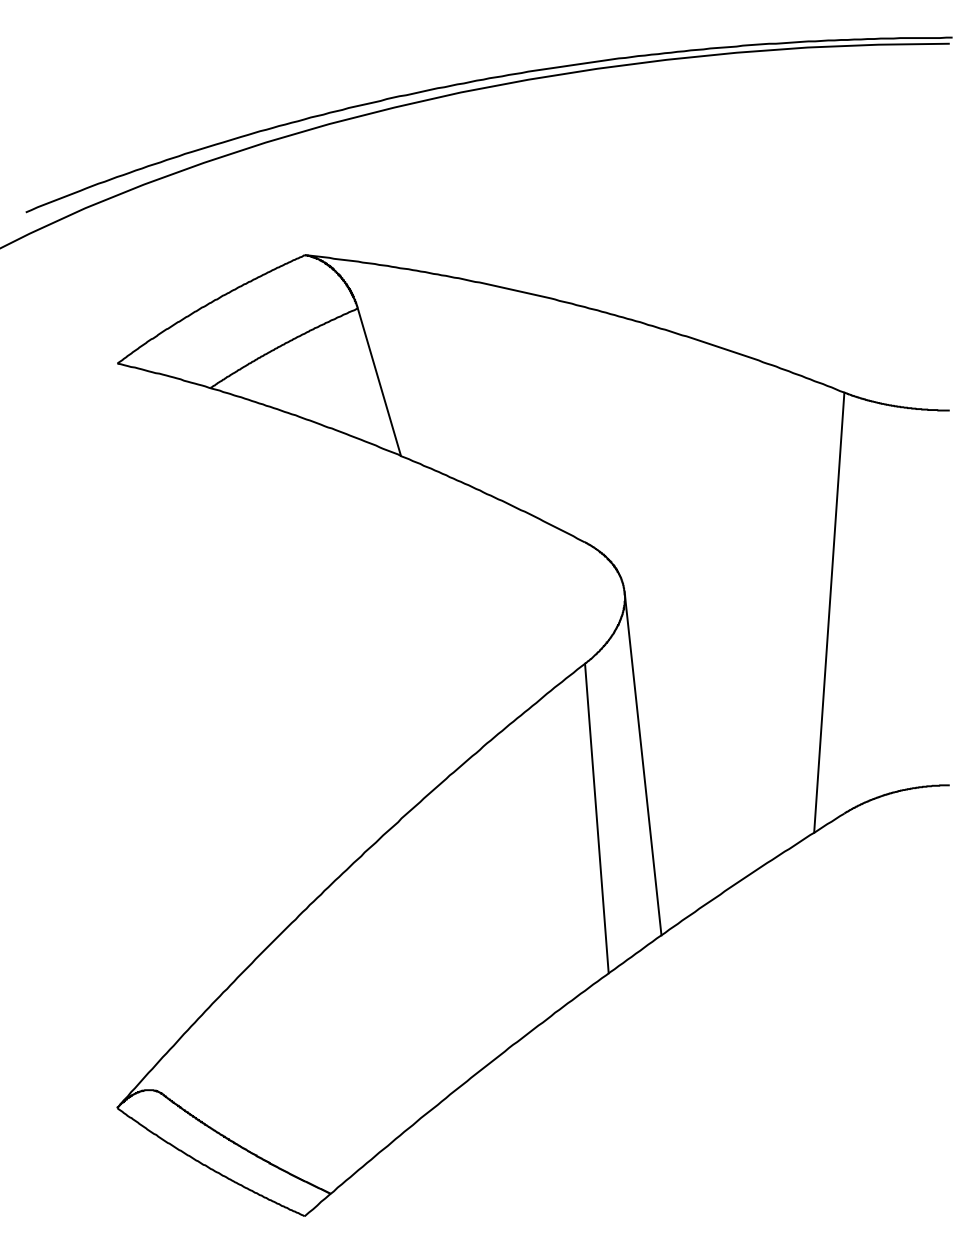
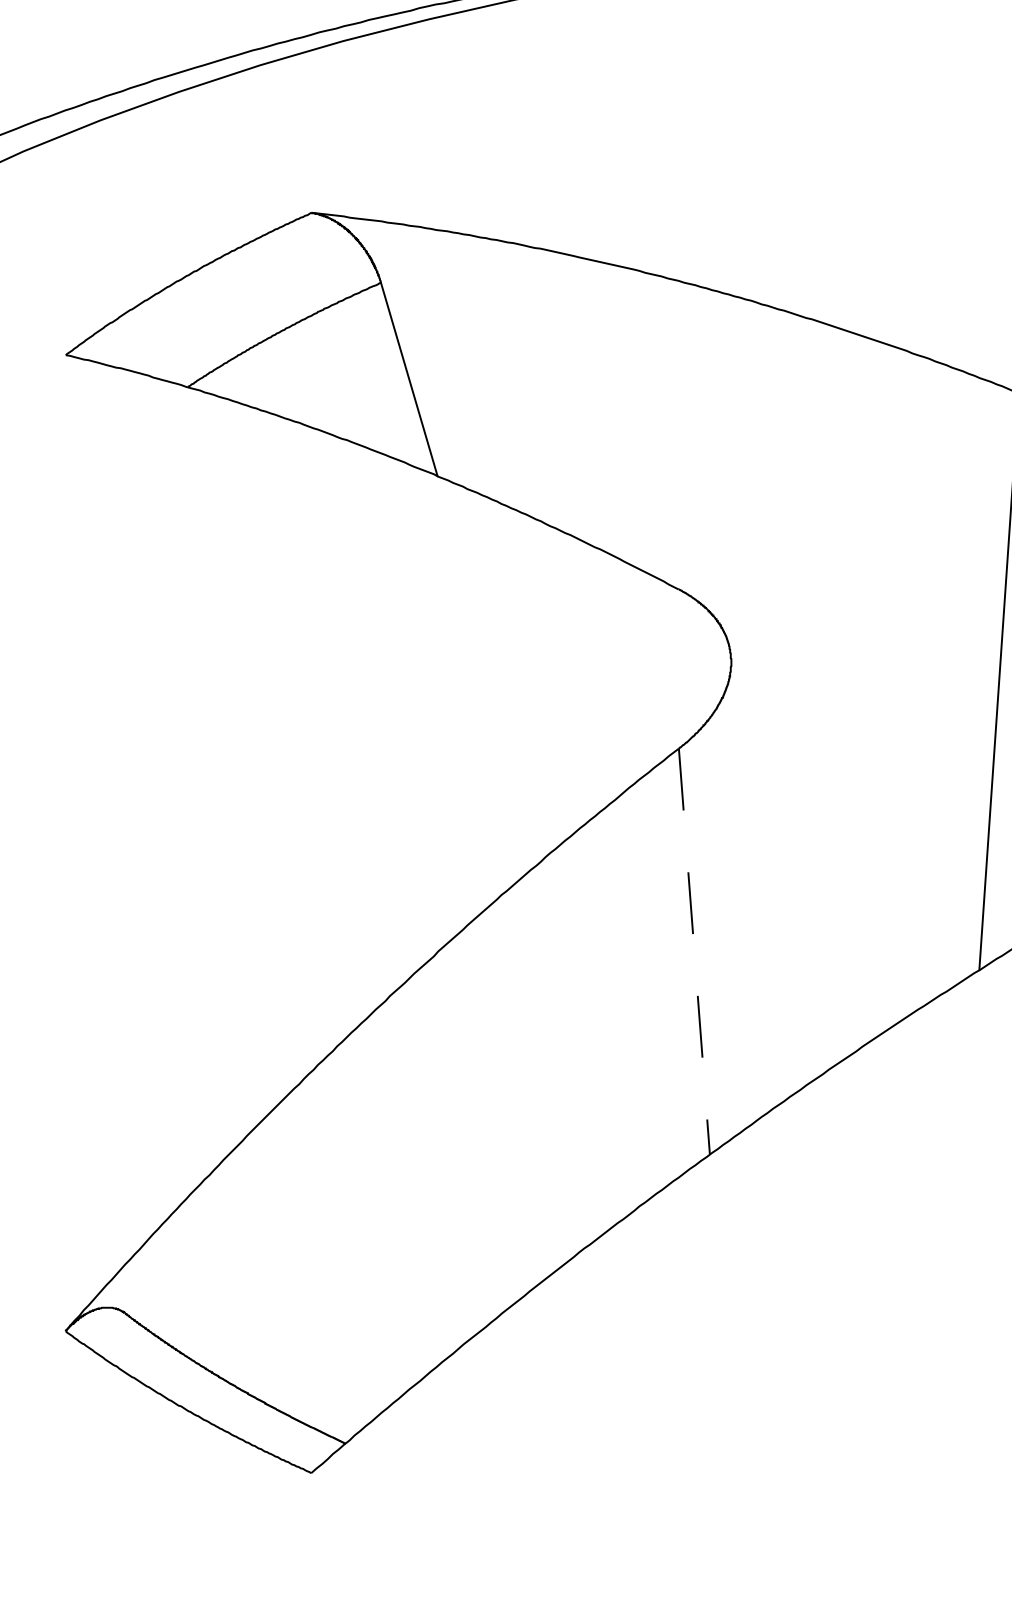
line: (642, 763) -> (754, 879), removed
line: (596, 819) -> (693, 952), solid -> dashed

